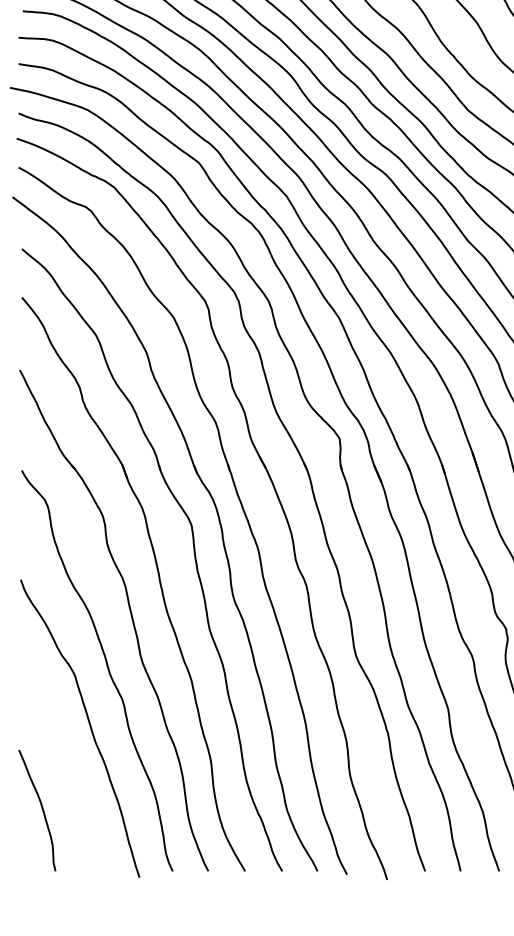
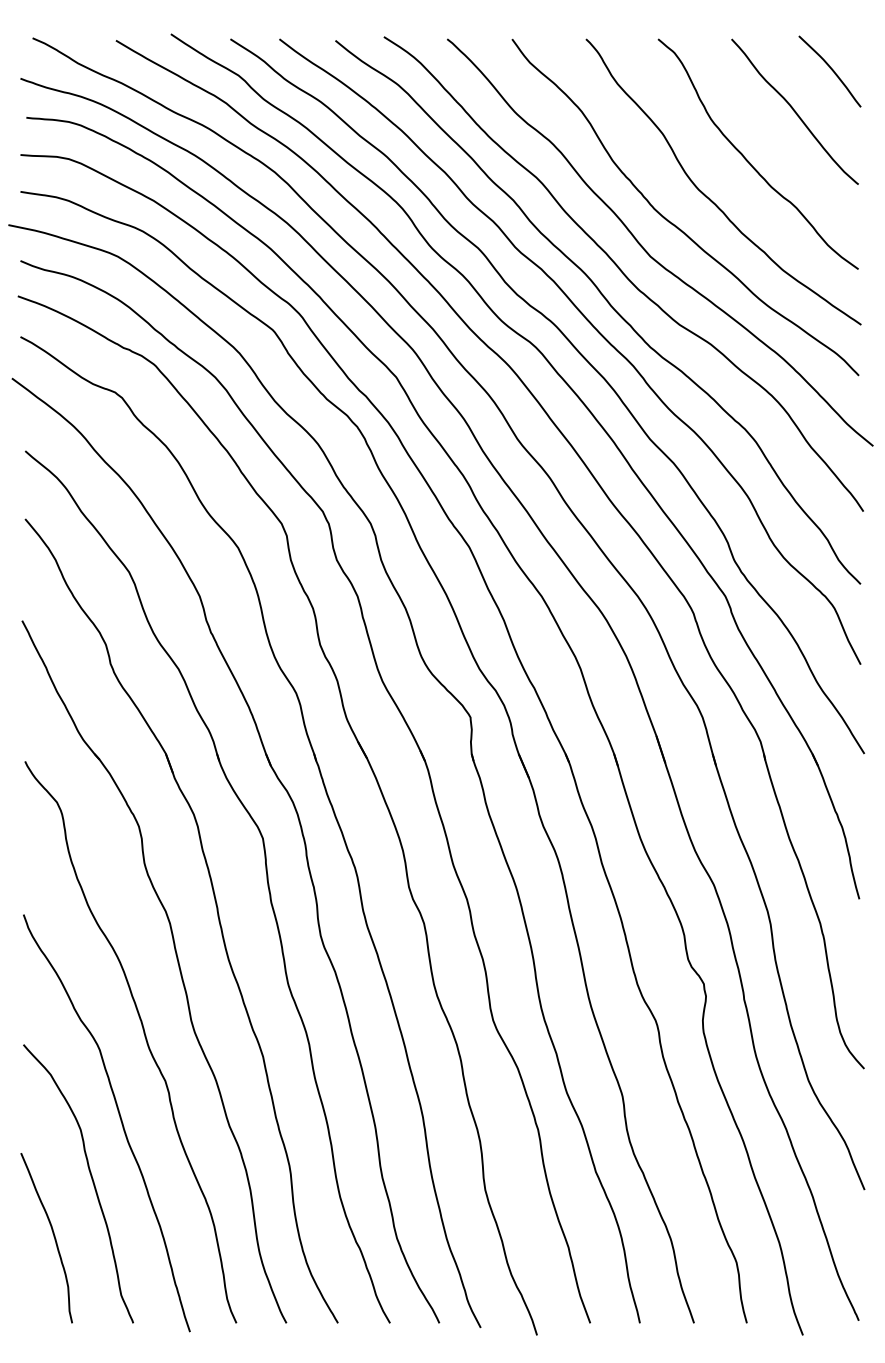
curve: (69, 768) -> (91, 1179), added

